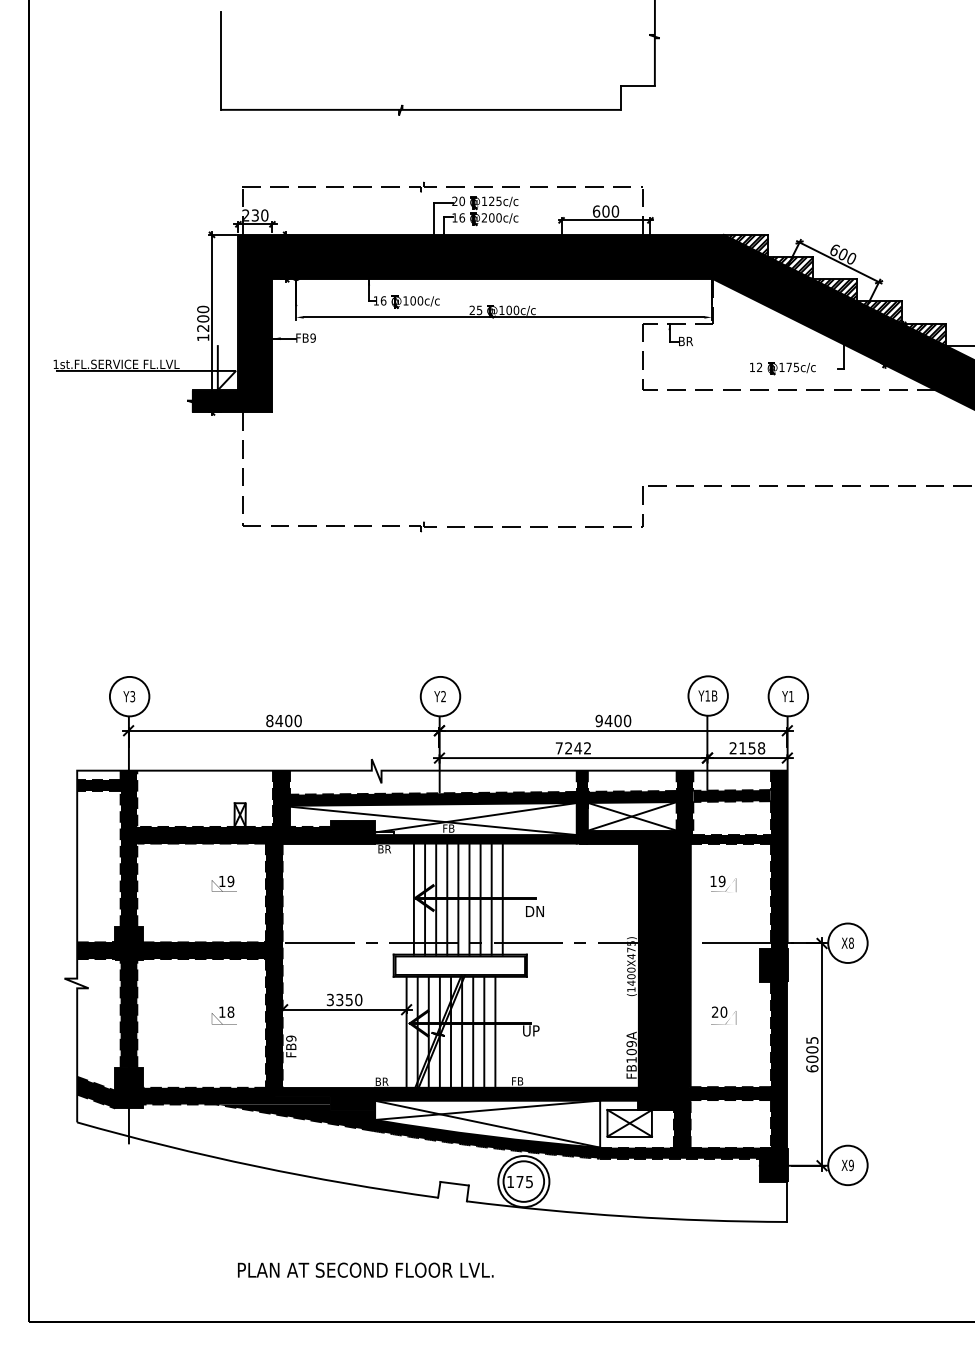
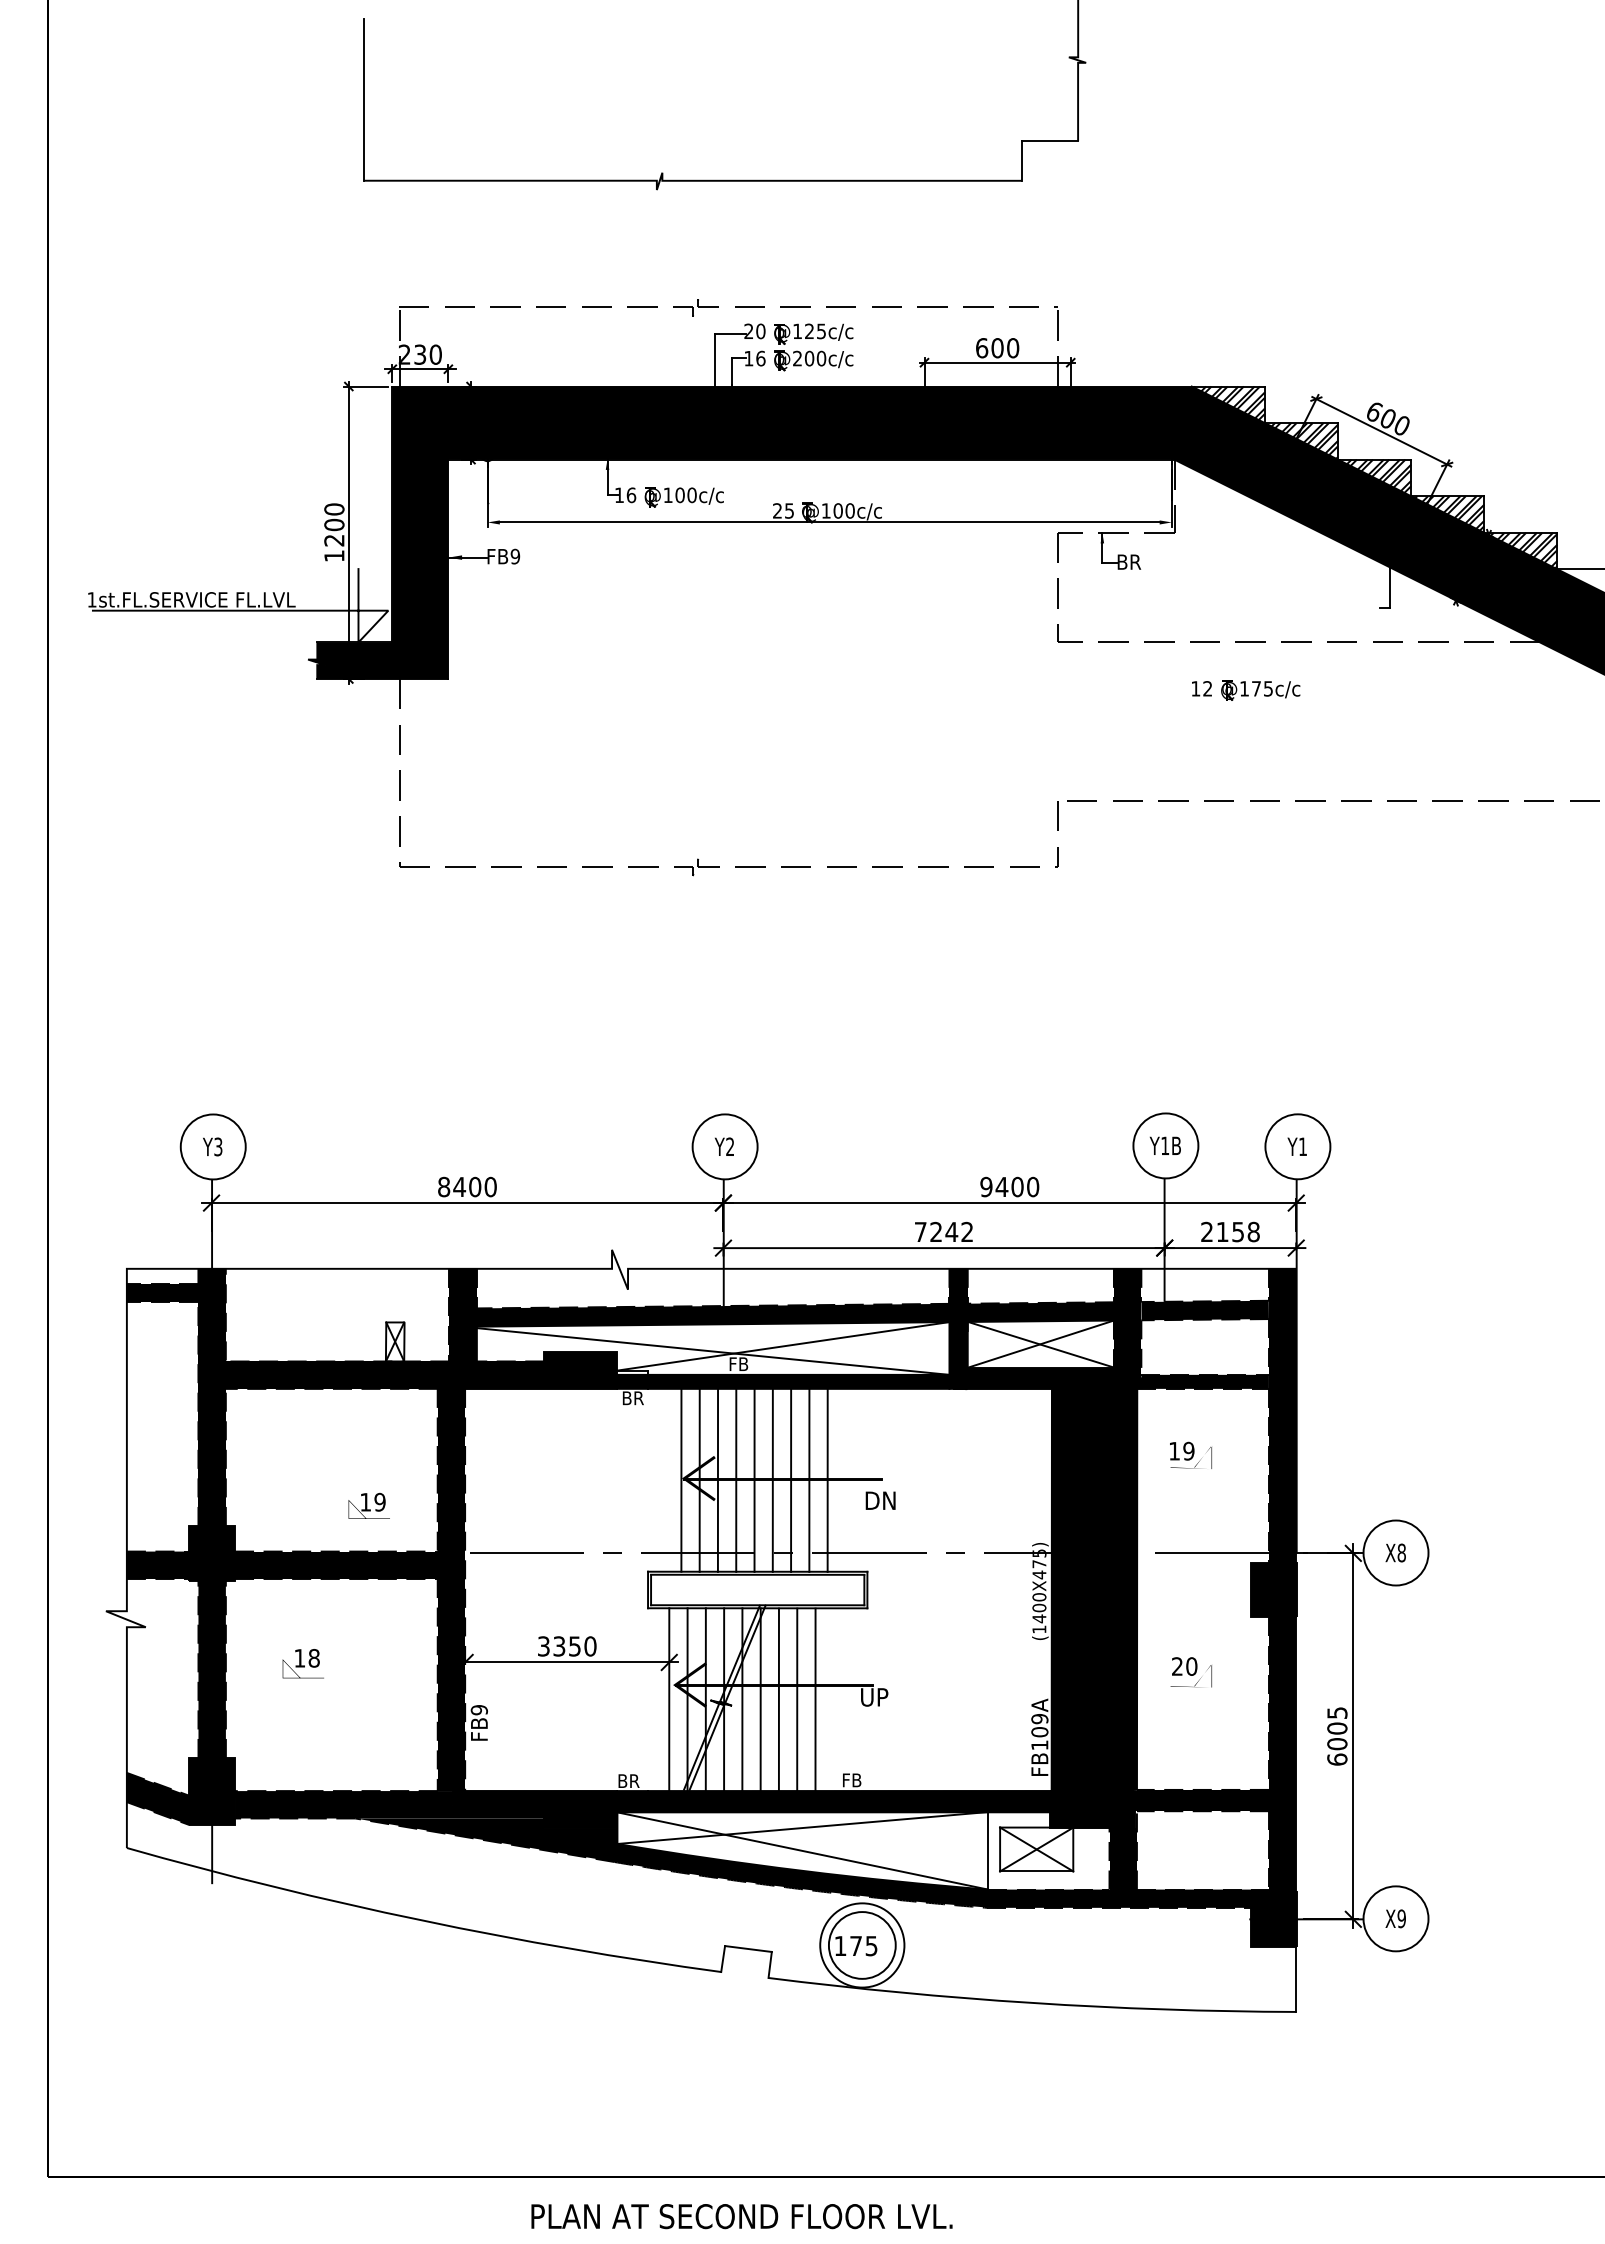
part: (782, 368) -> (1245, 690), moved
text: (223, 883) -> (367, 1505), moved
text: (223, 1015) -> (301, 1663), moved
text: (365, 1269) -> (741, 2215), moved

